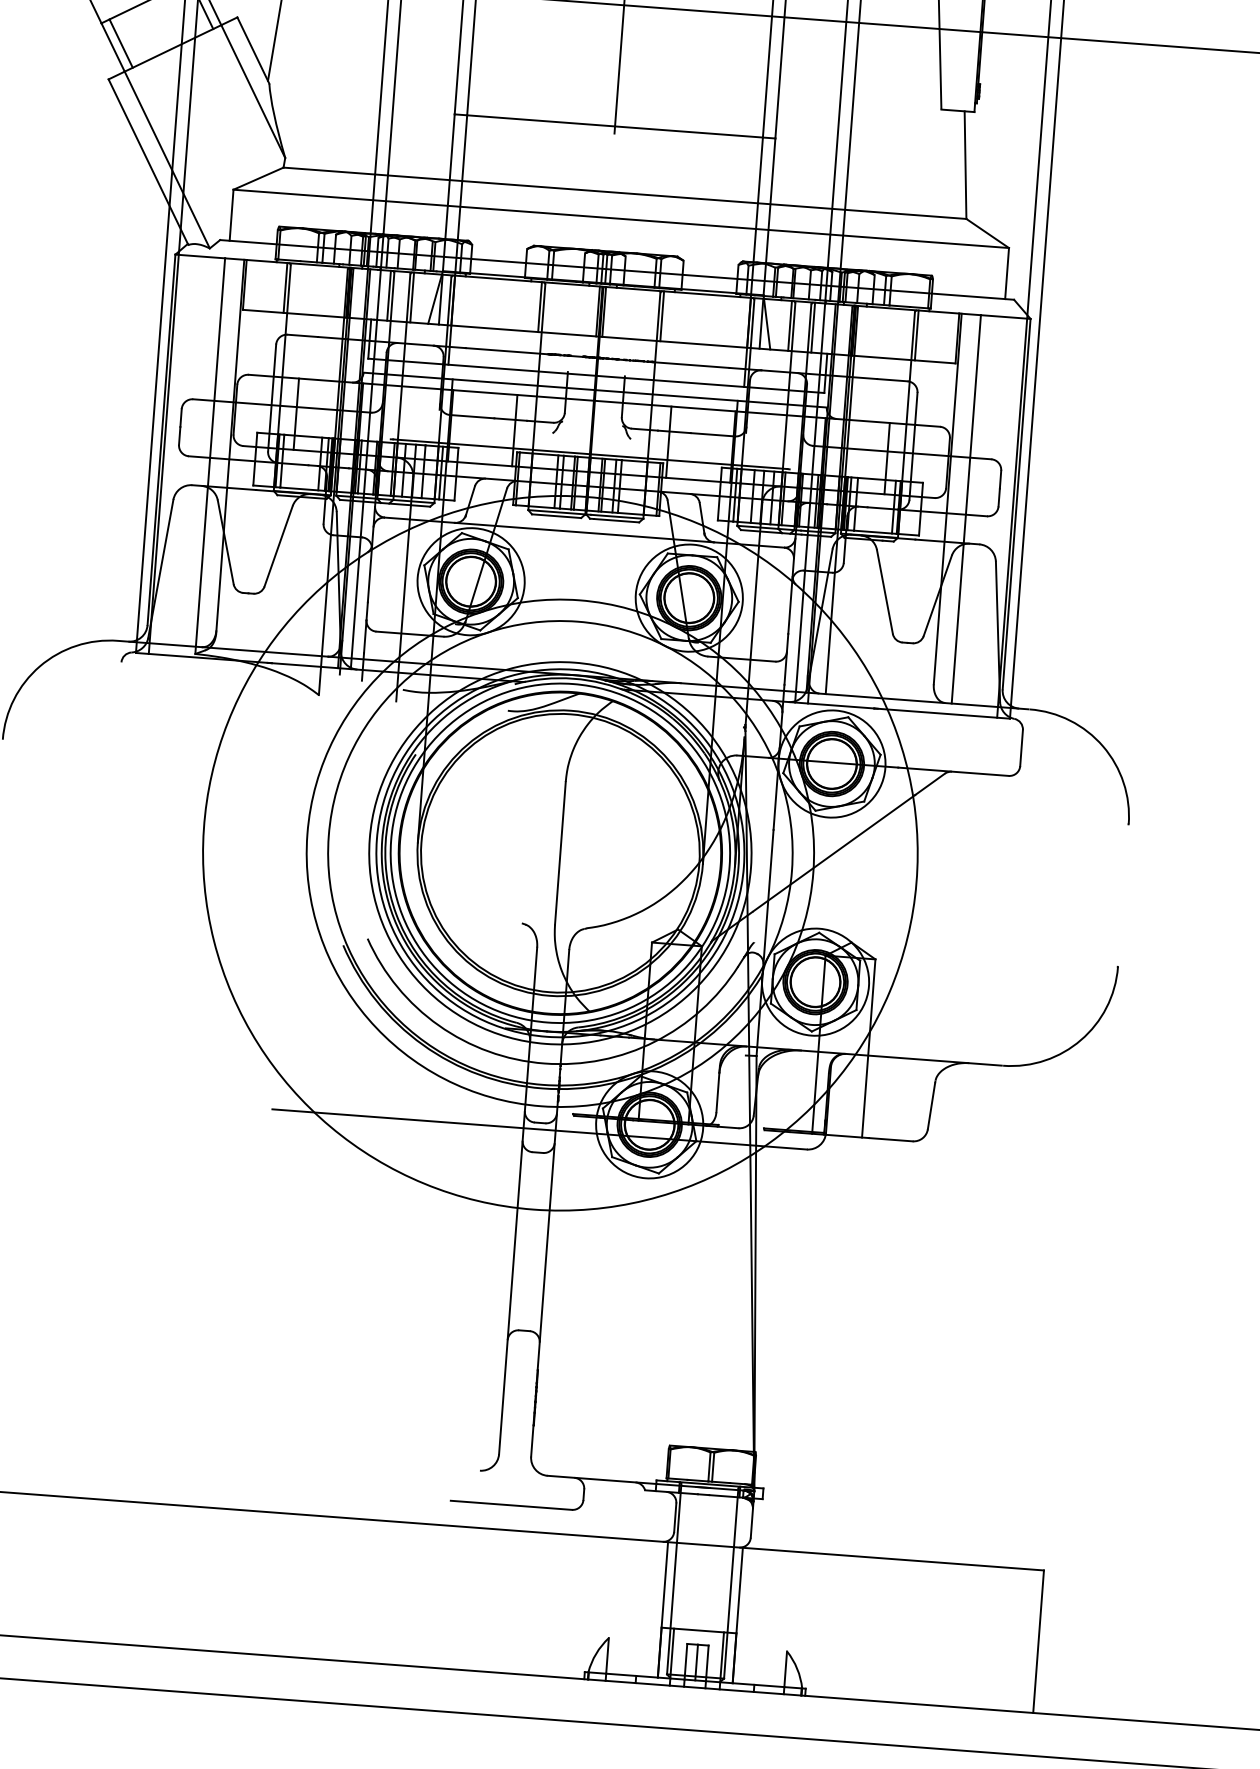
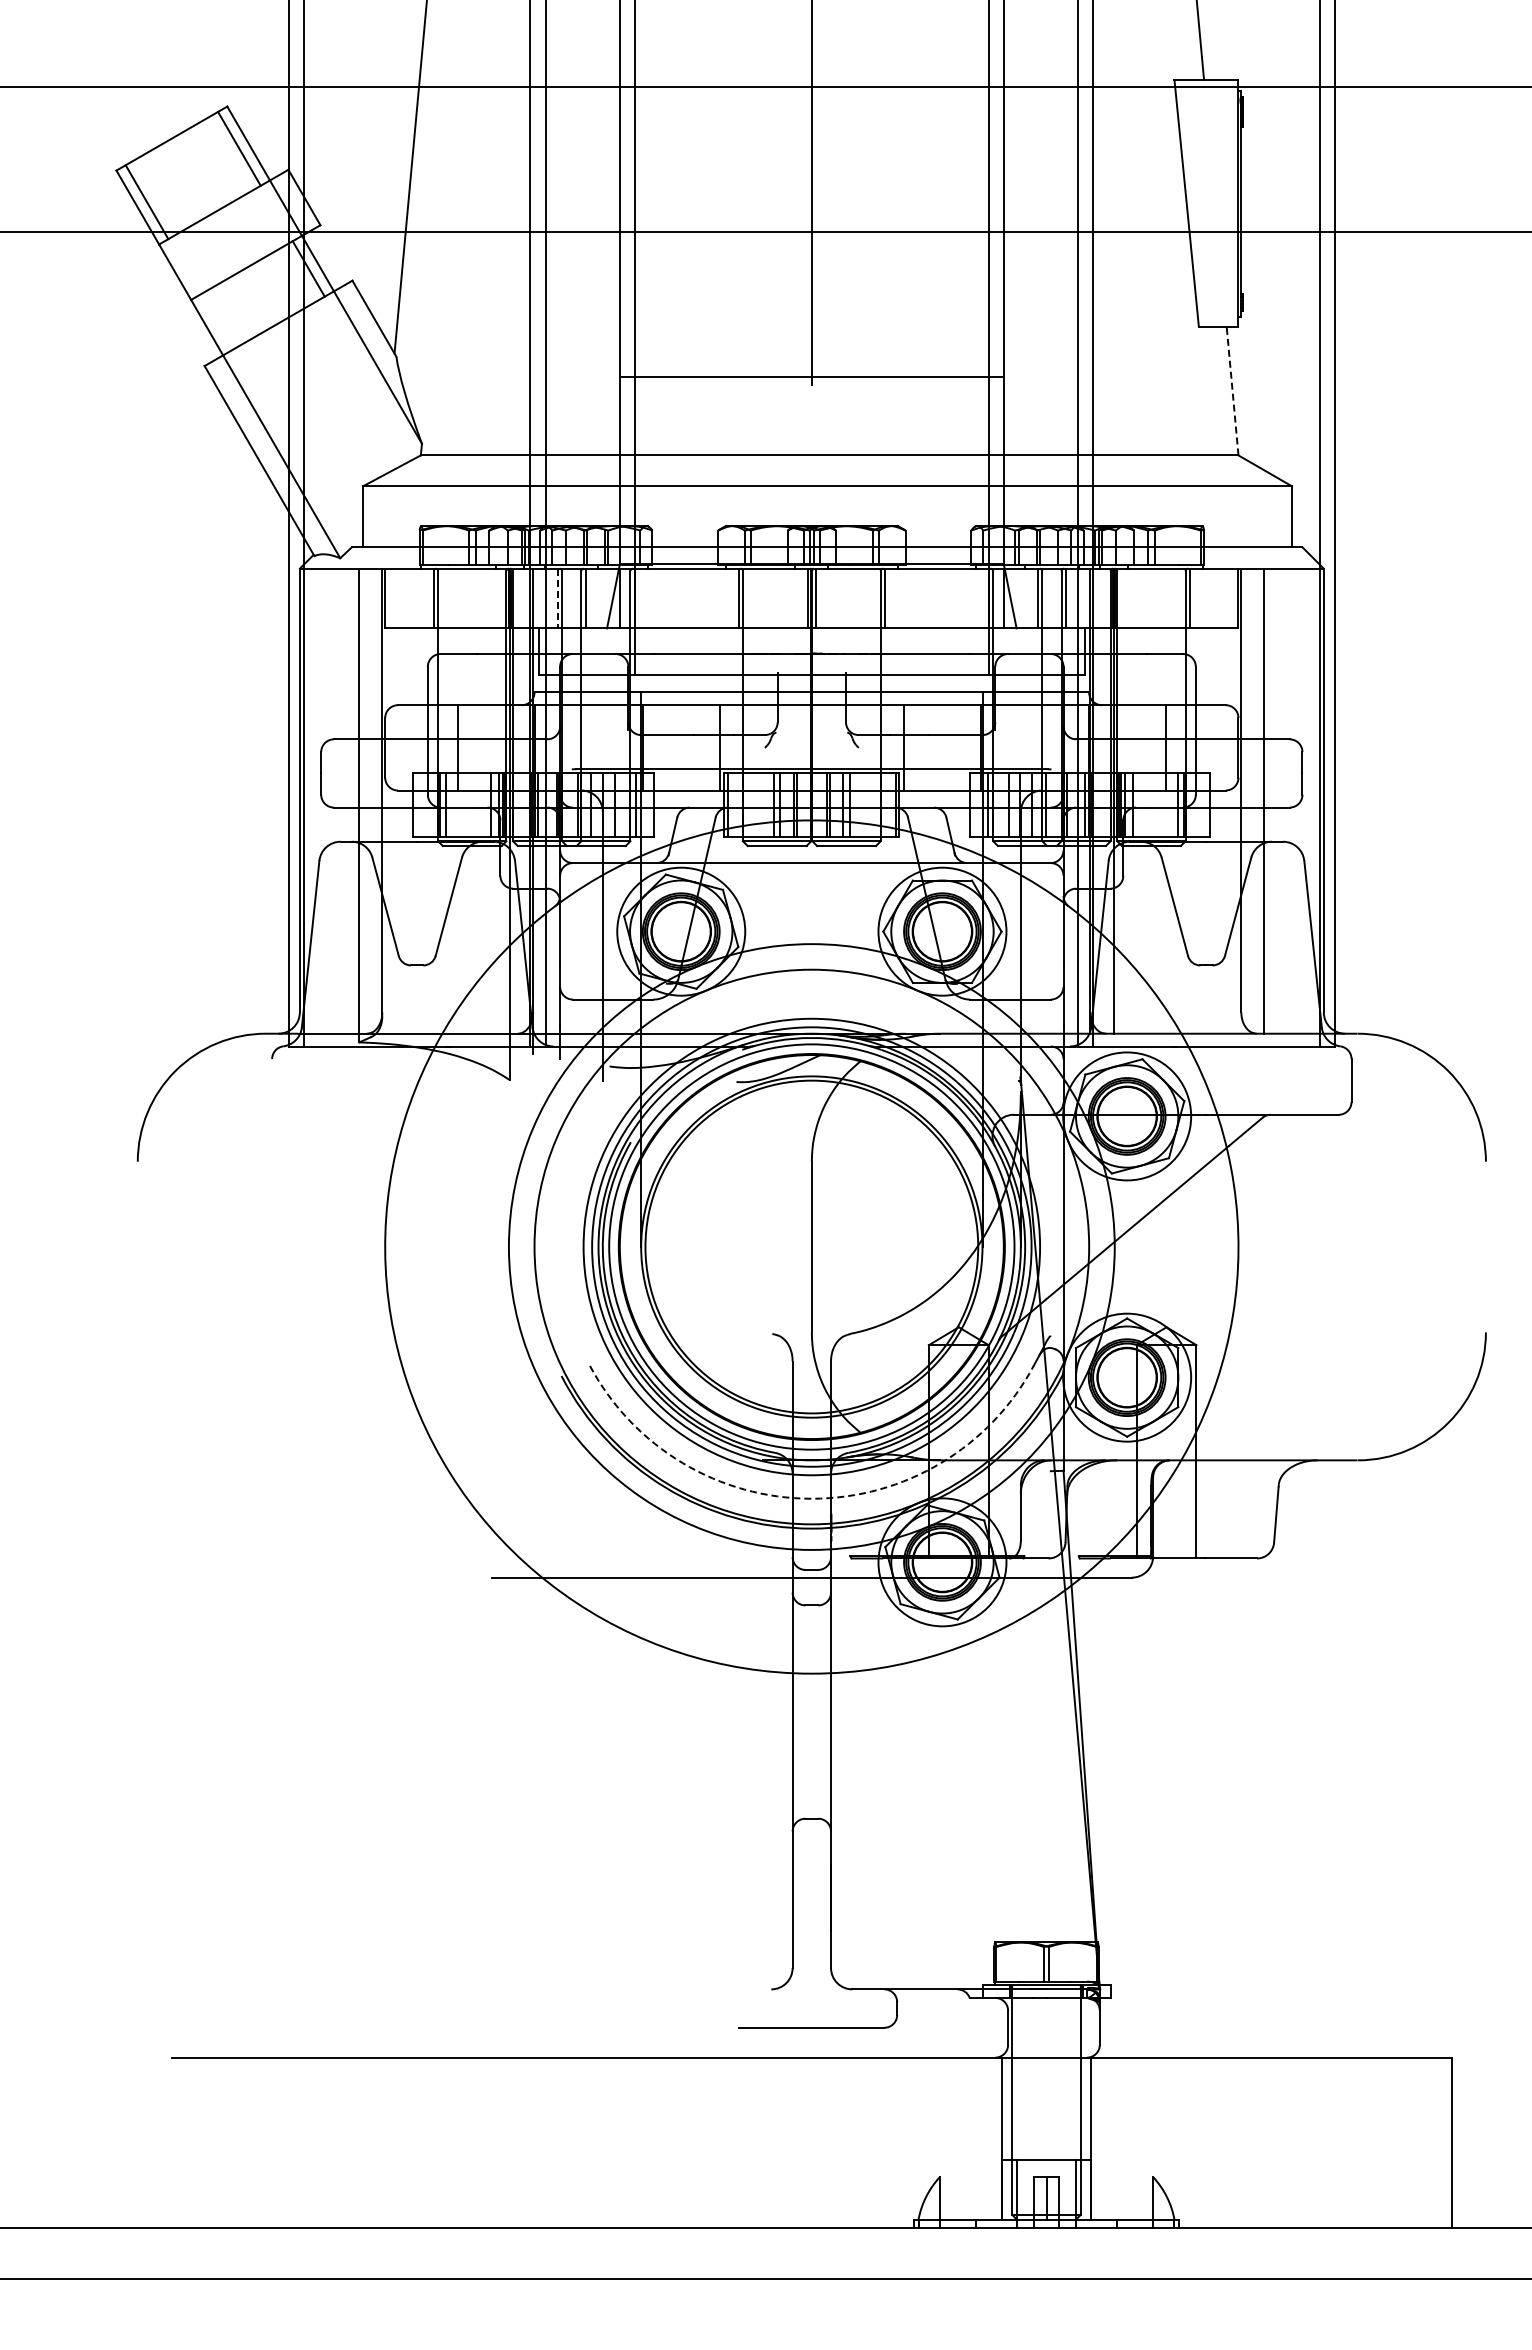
line: (121, 43) -> (216, 322), removed
line: (965, 164) -> (1232, 390), solid -> dashed
line: (388, 295) -> (557, 598), solid -> dashed
arc: (544, 1063) -> (811, 1498), solid -> dashed

